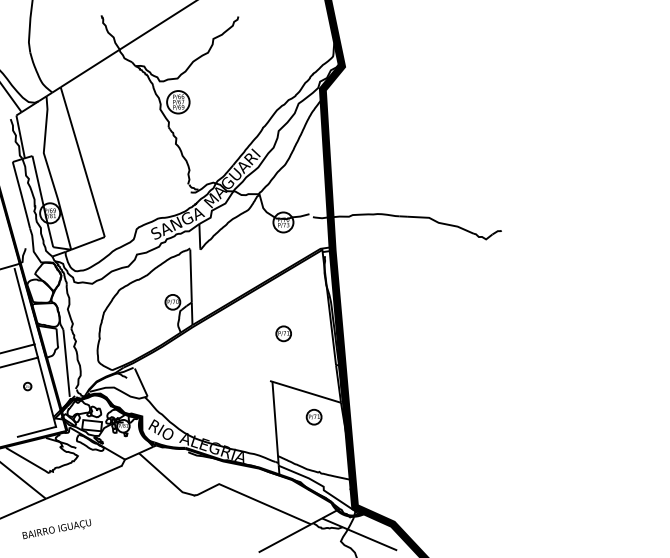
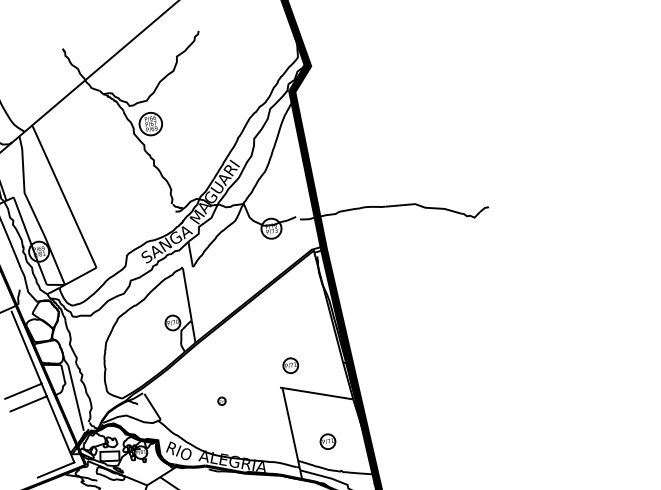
part: (283, 333) -> (290, 365), moved
part: (27, 386) -> (221, 401), moved
part: (313, 416) -> (327, 441), moved

